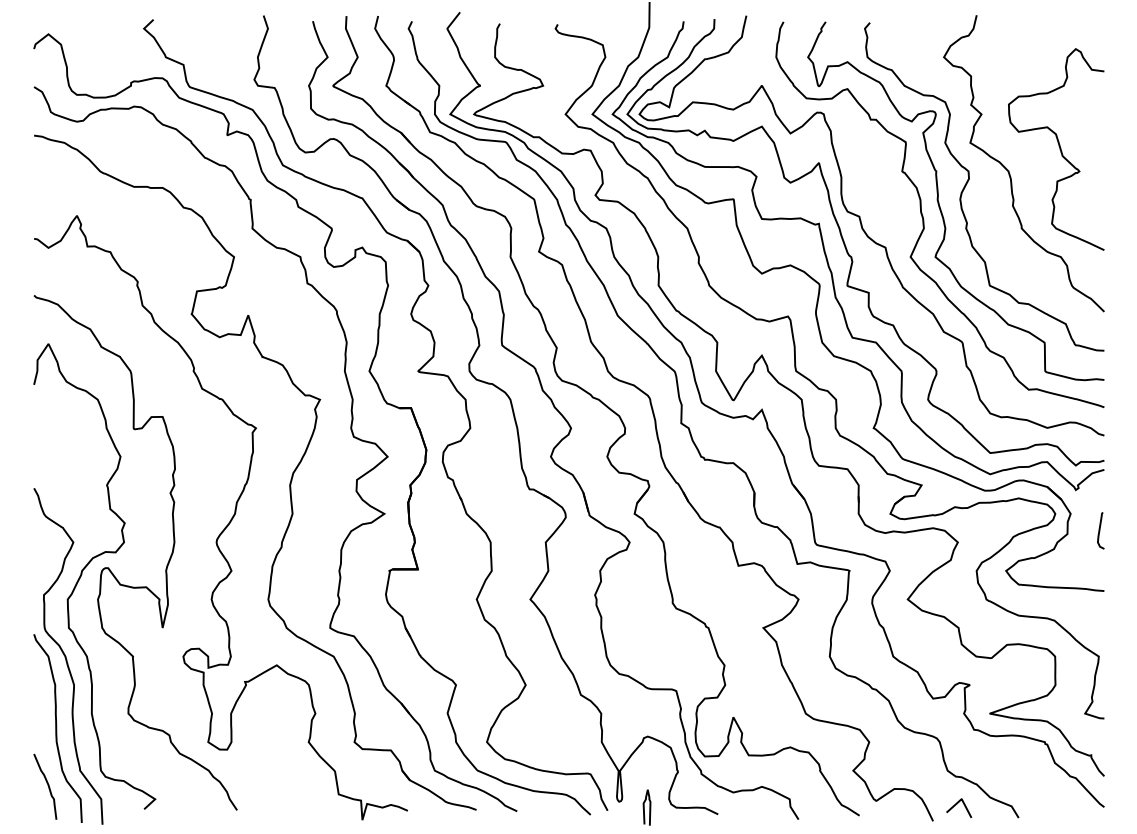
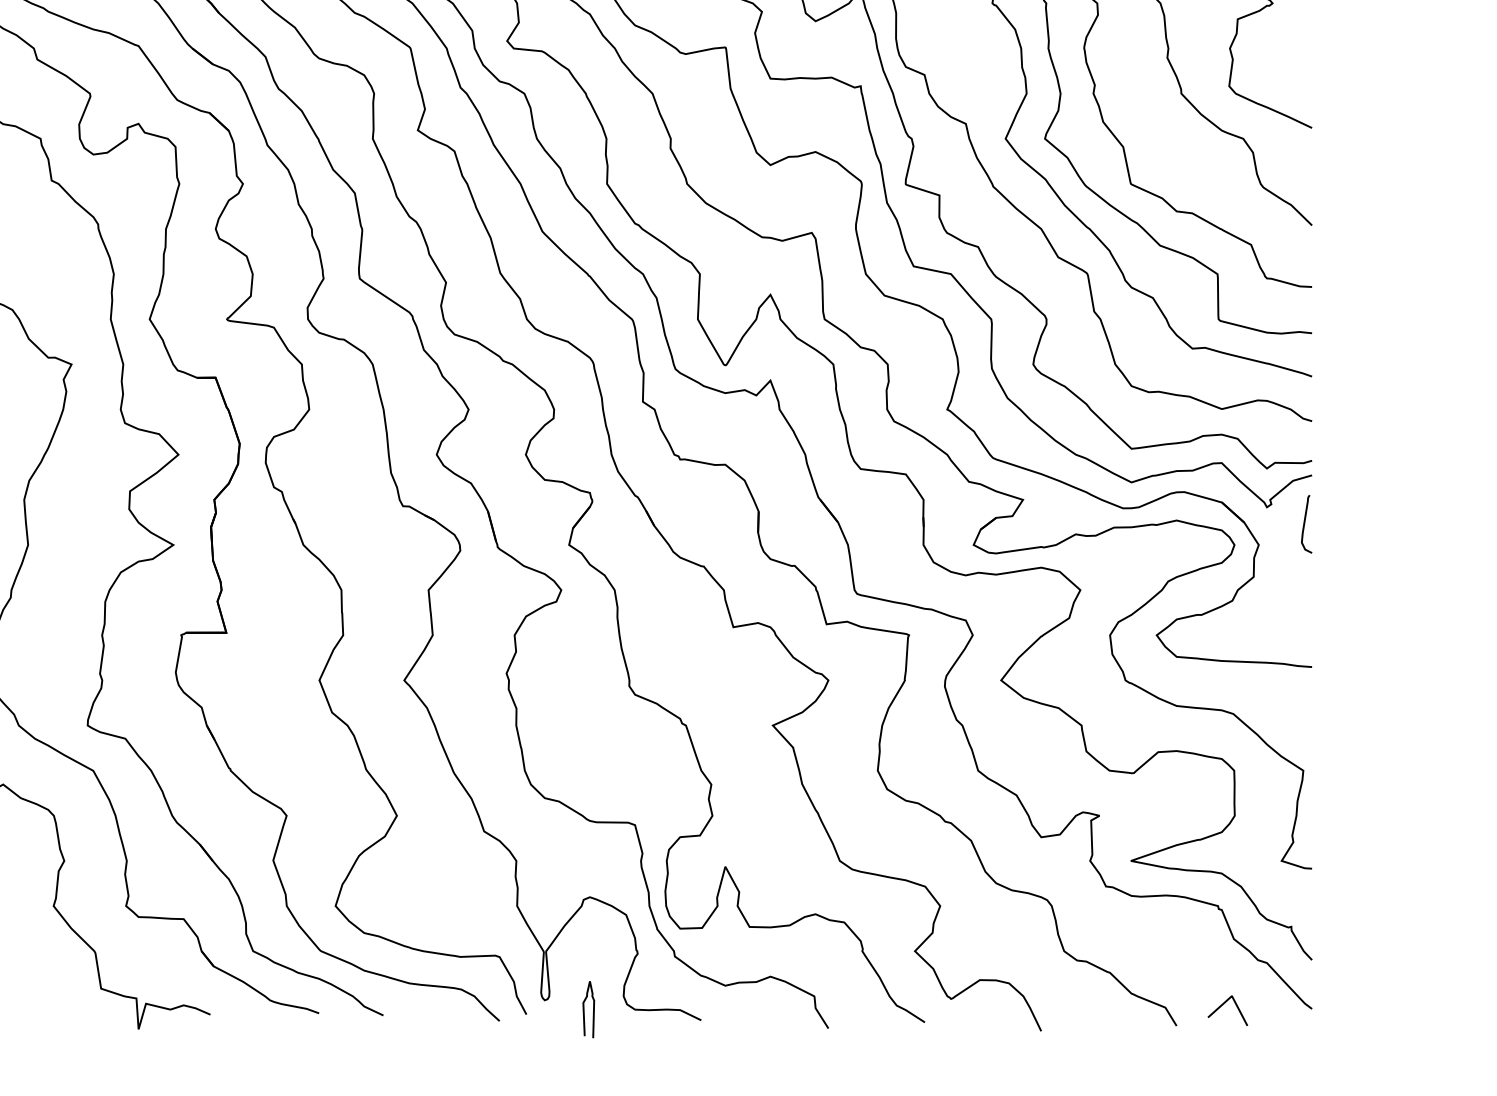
curve: (1100, 530) -> (1305, 523), moved
curve: (956, 805) -> (1223, 1006), moved

